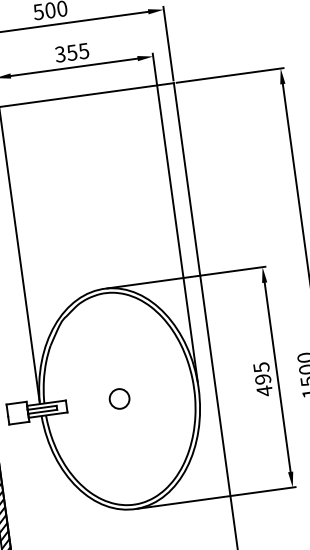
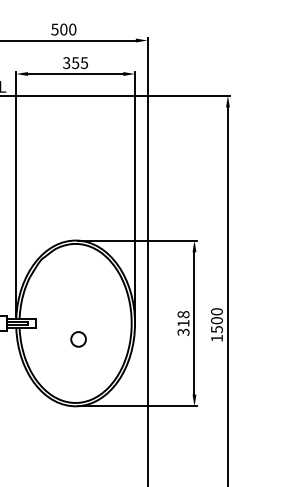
text: (263, 379) -> (183, 323), 495 -> 318
circle: (119, 399) -> (78, 339), moved

